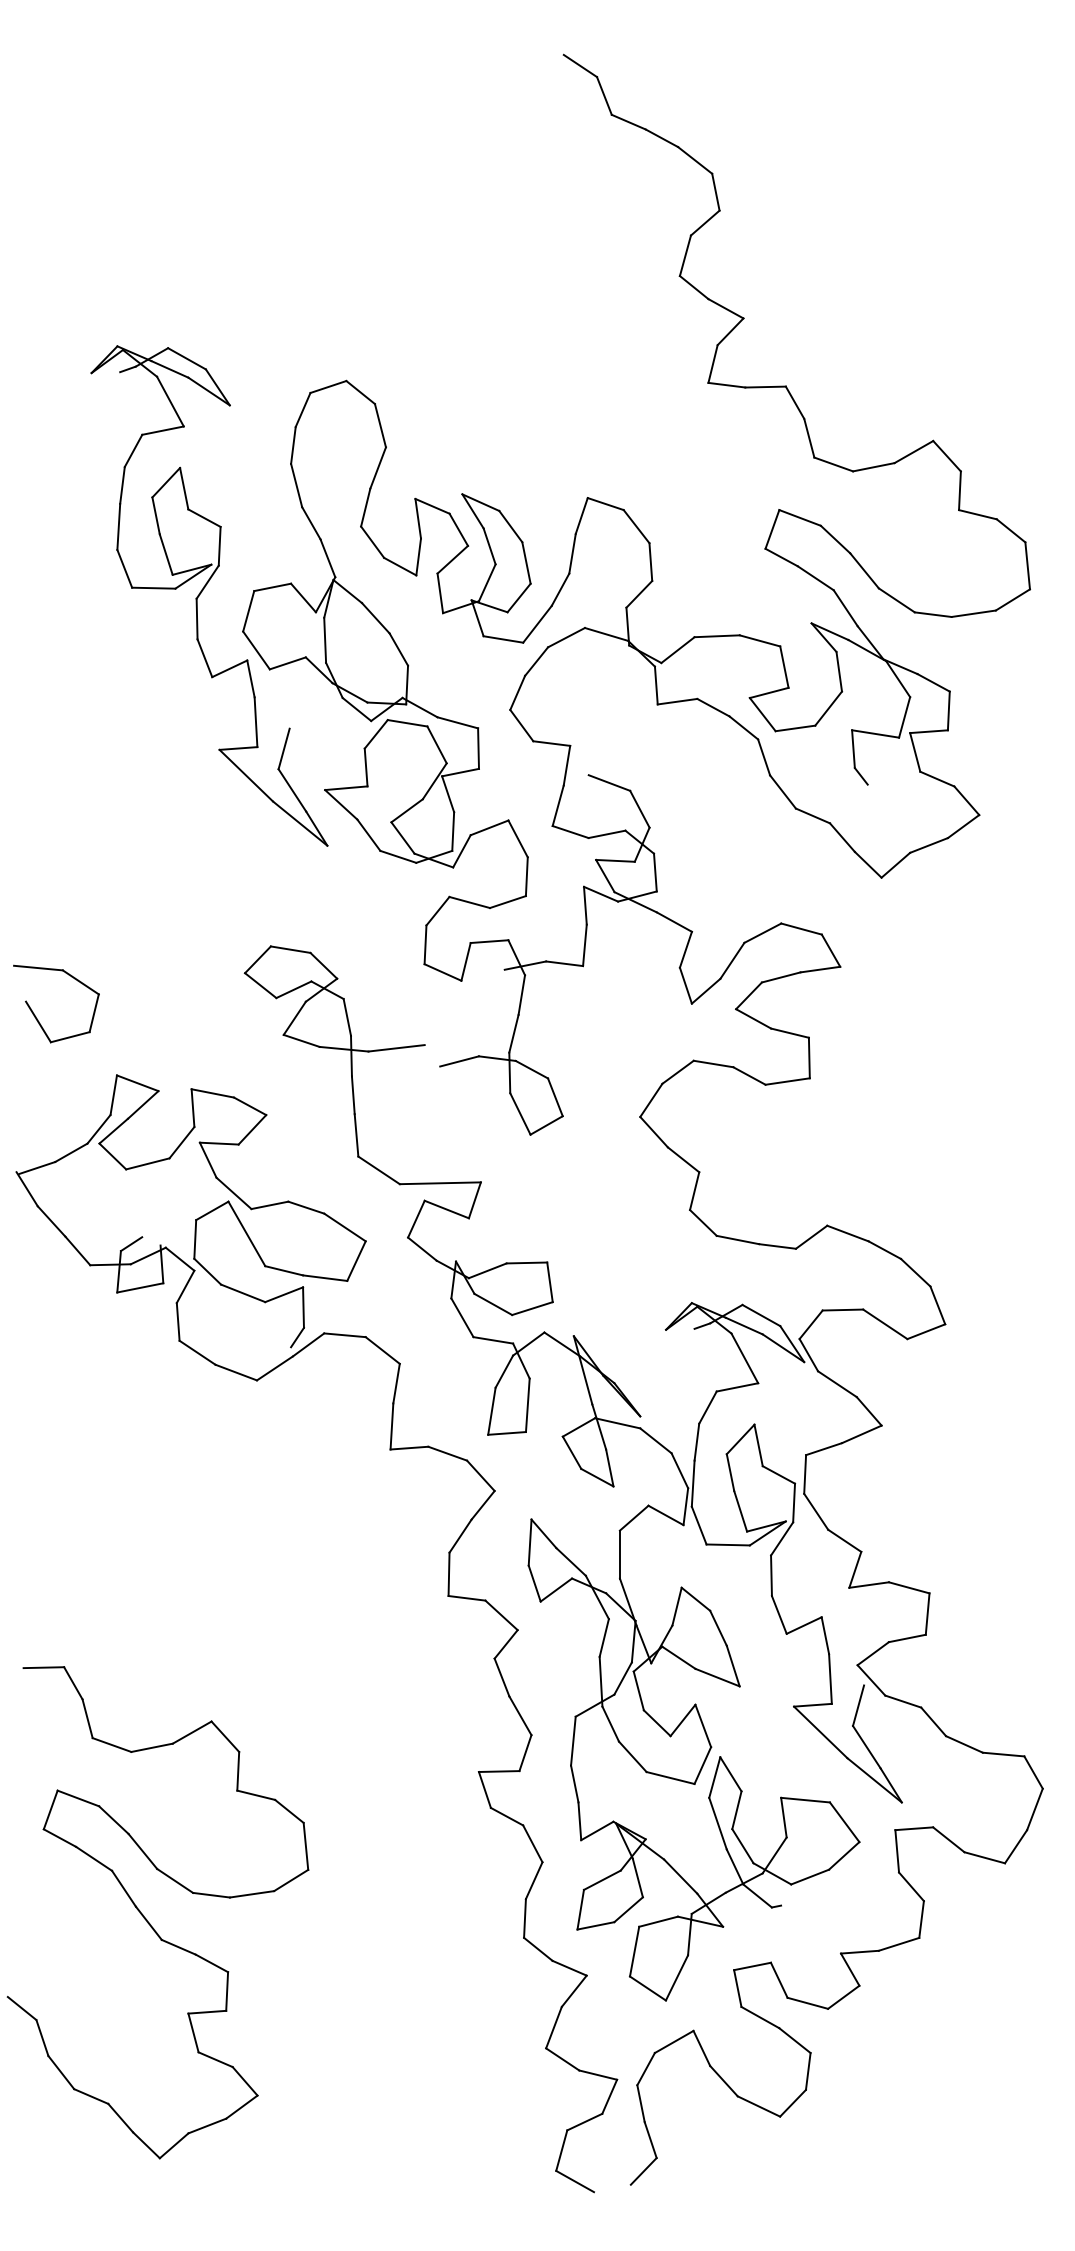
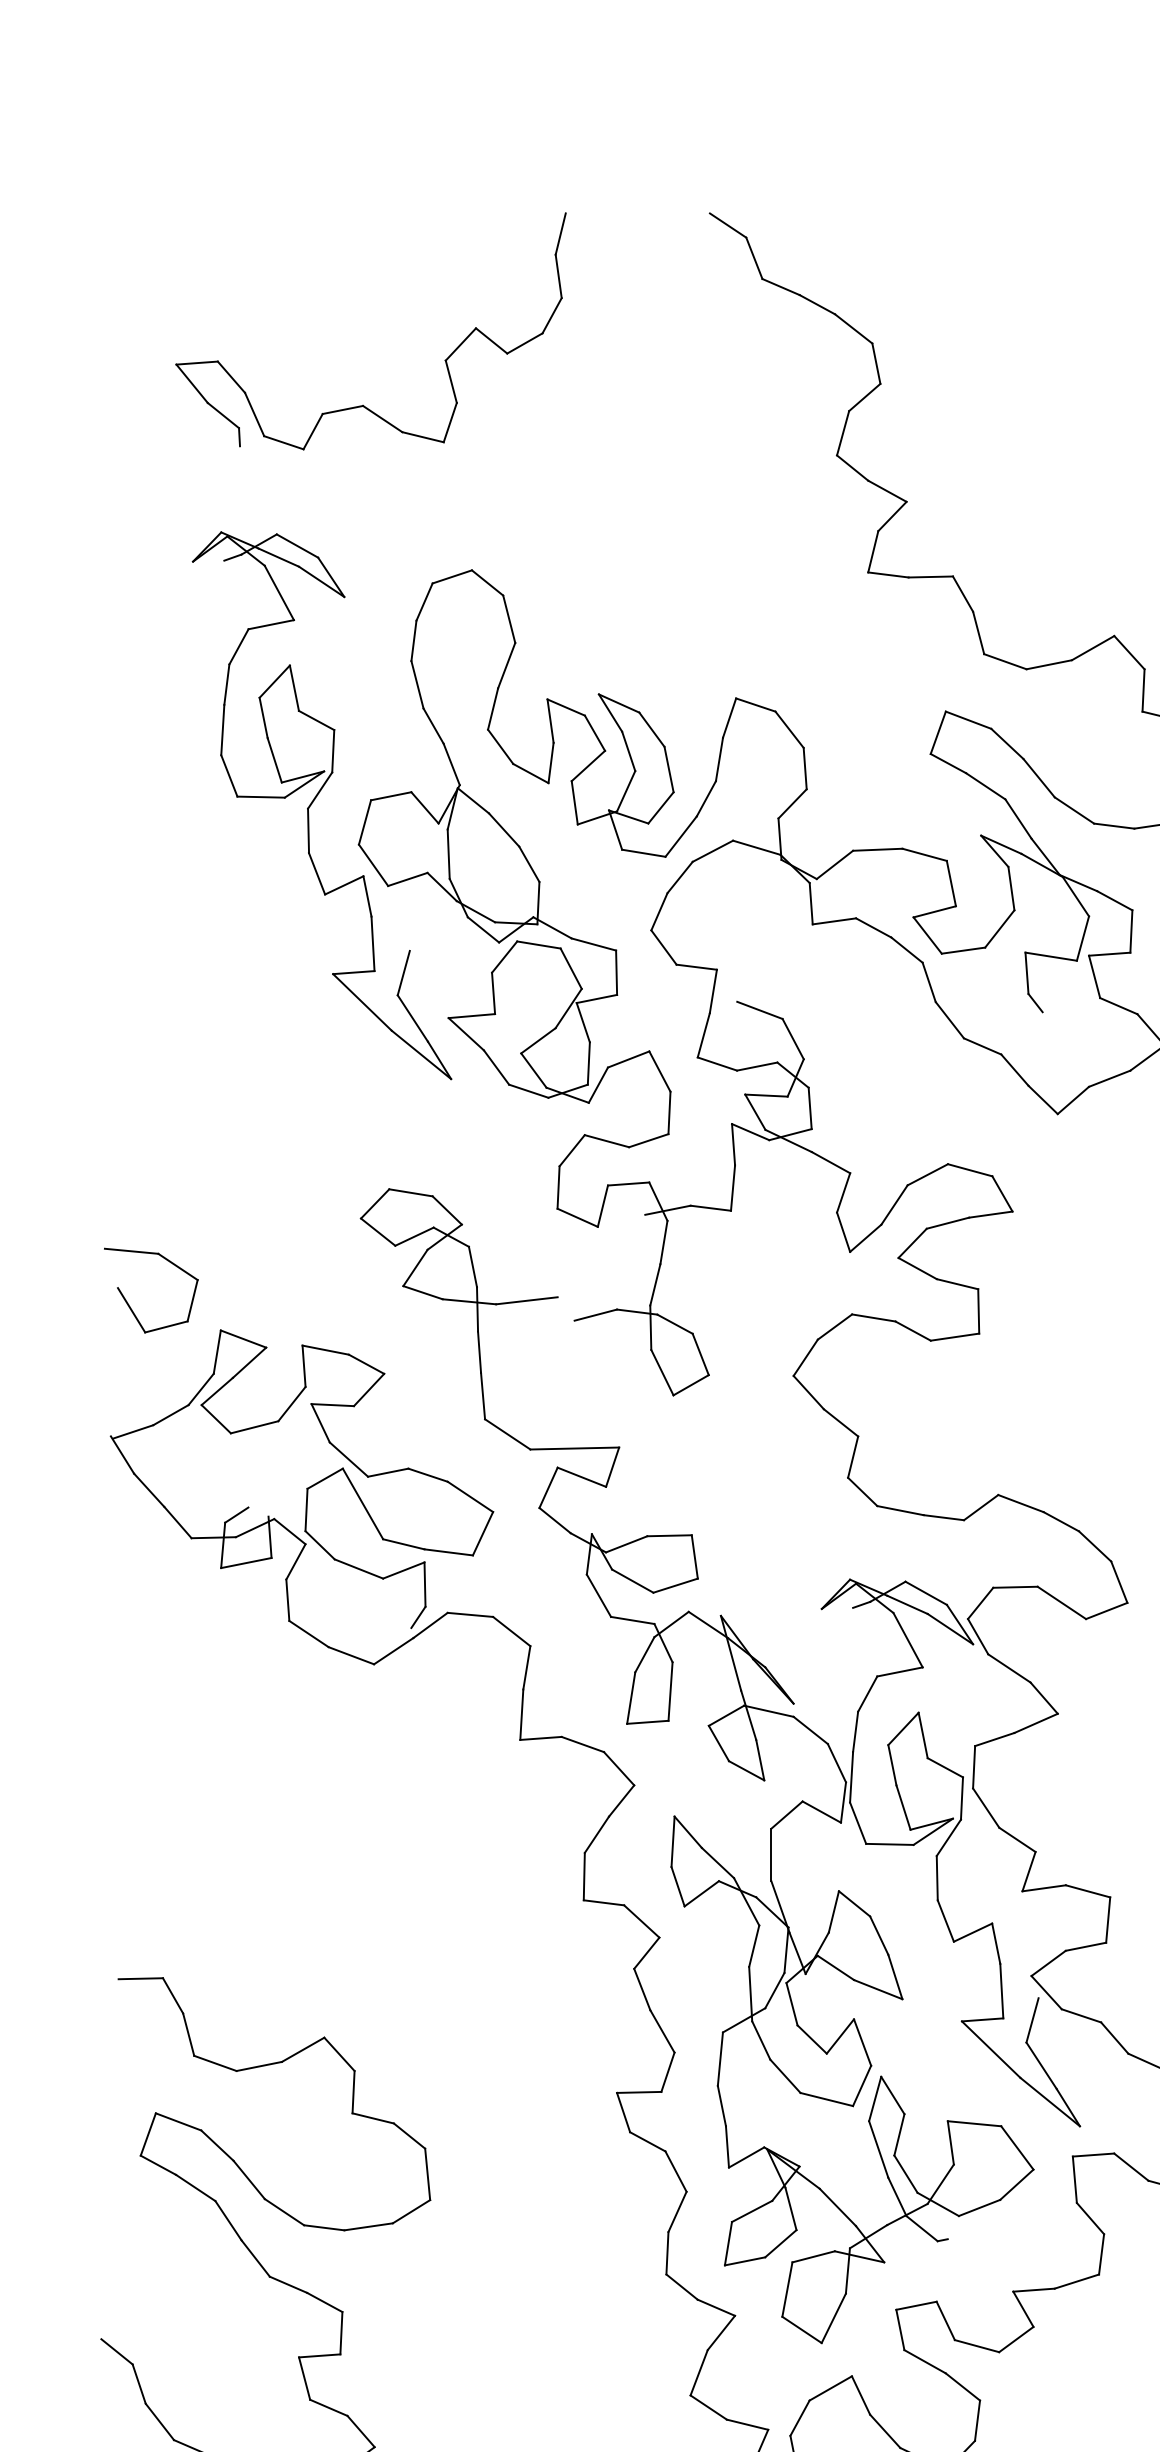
part: (247, 229) -> (363, 404), added
part: (36, 1016) -> (129, 1304), moved

